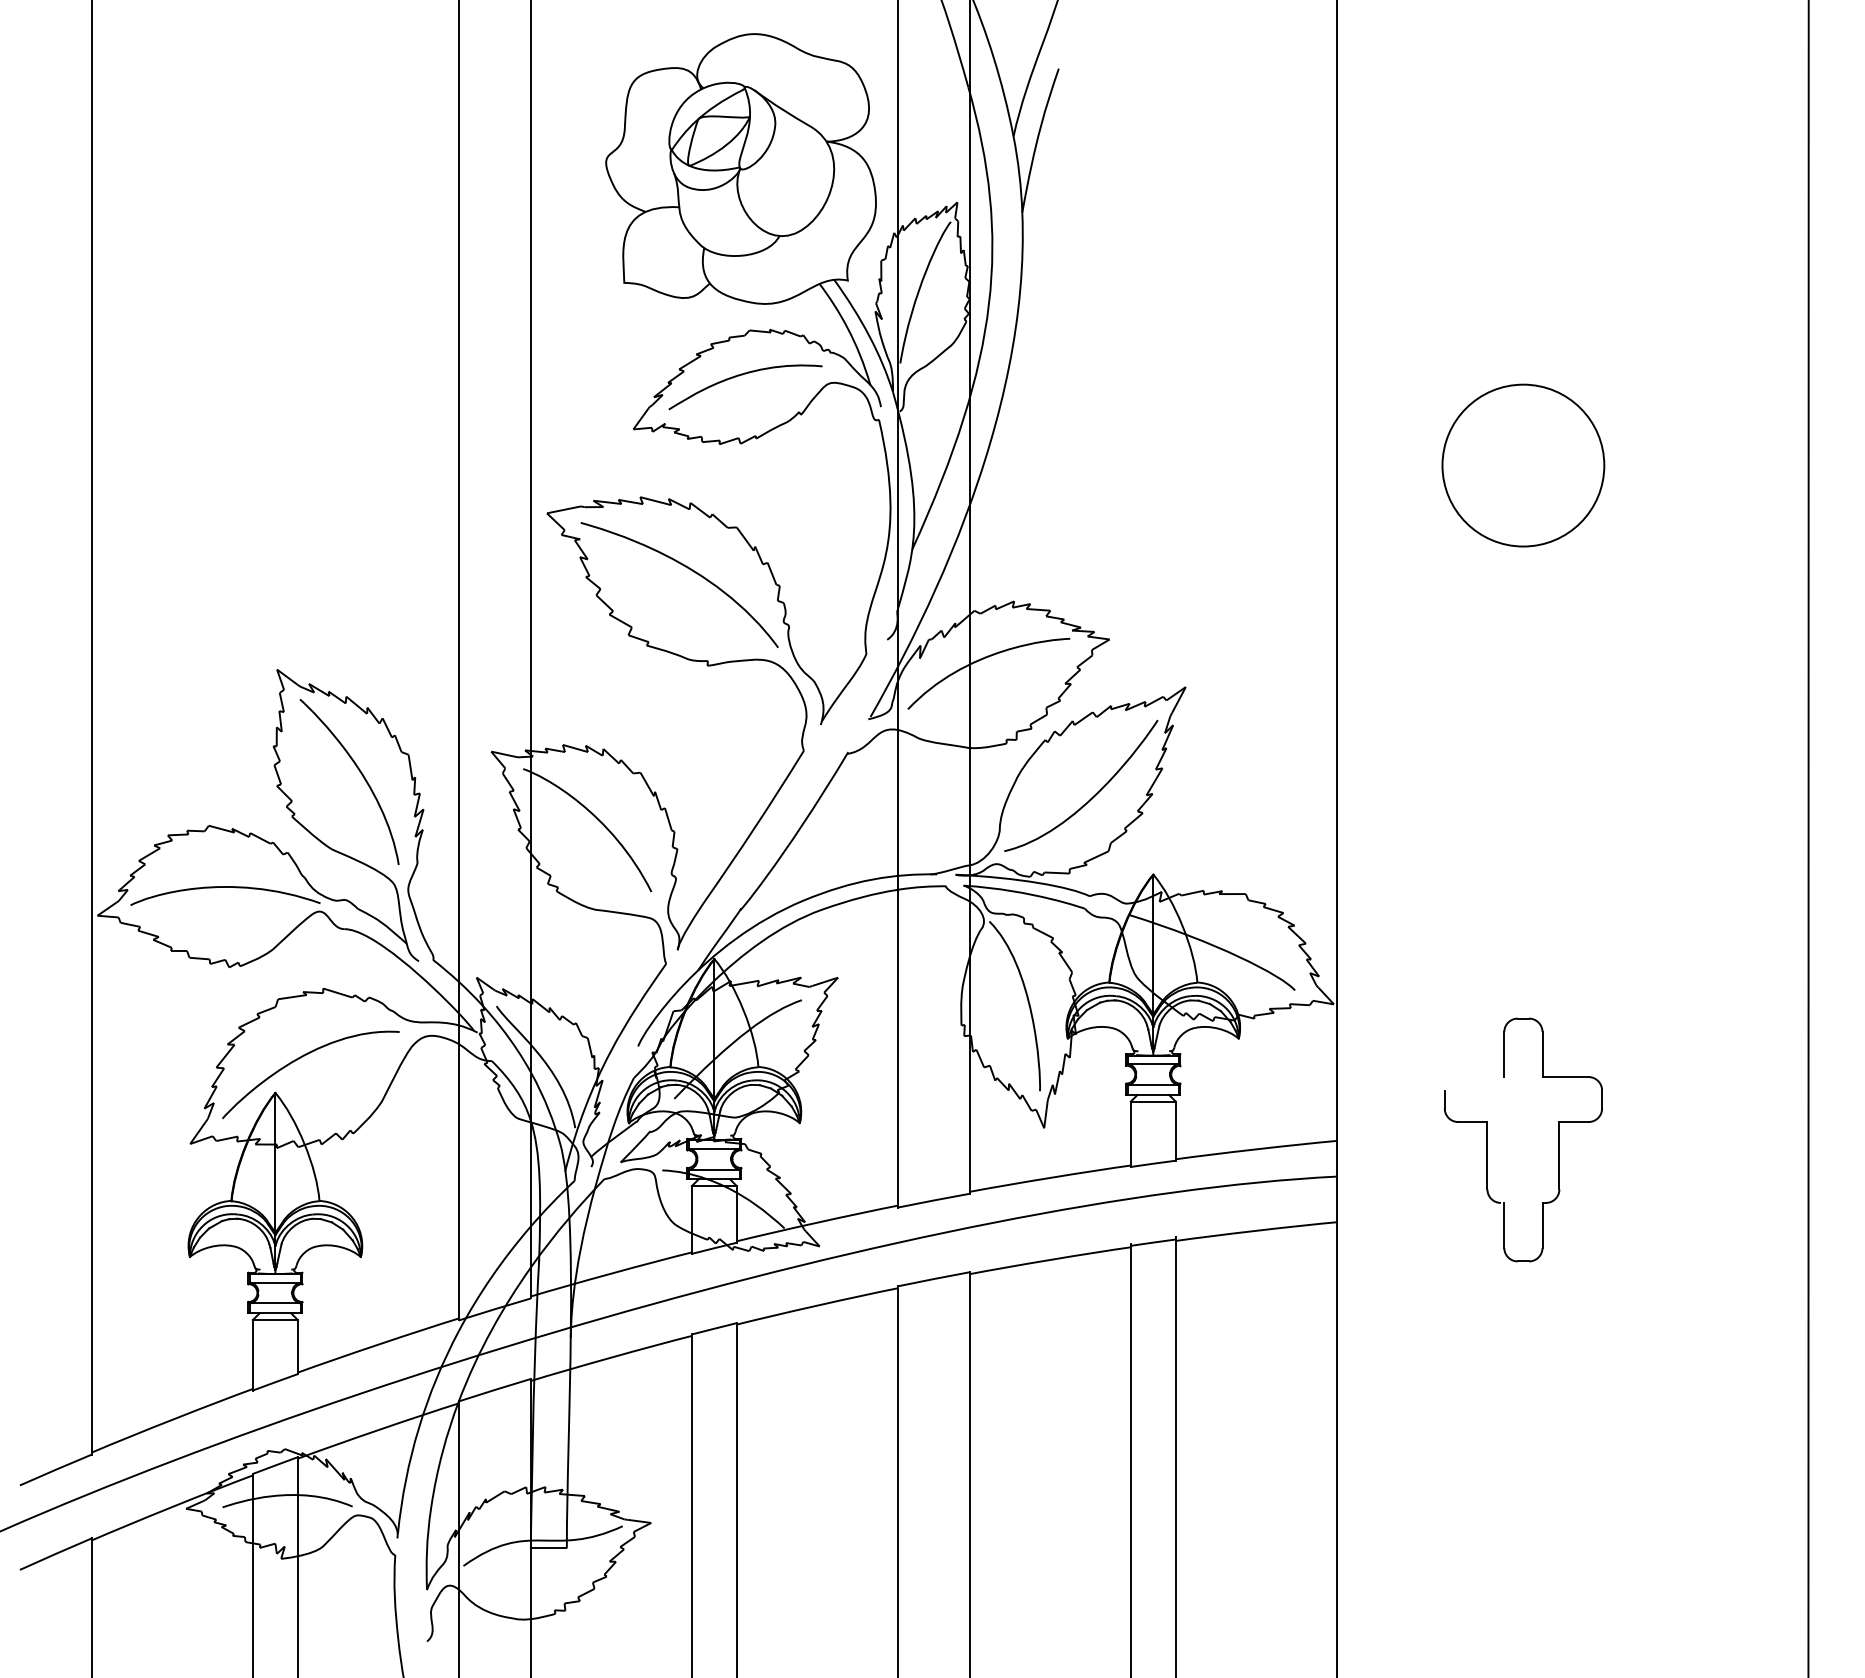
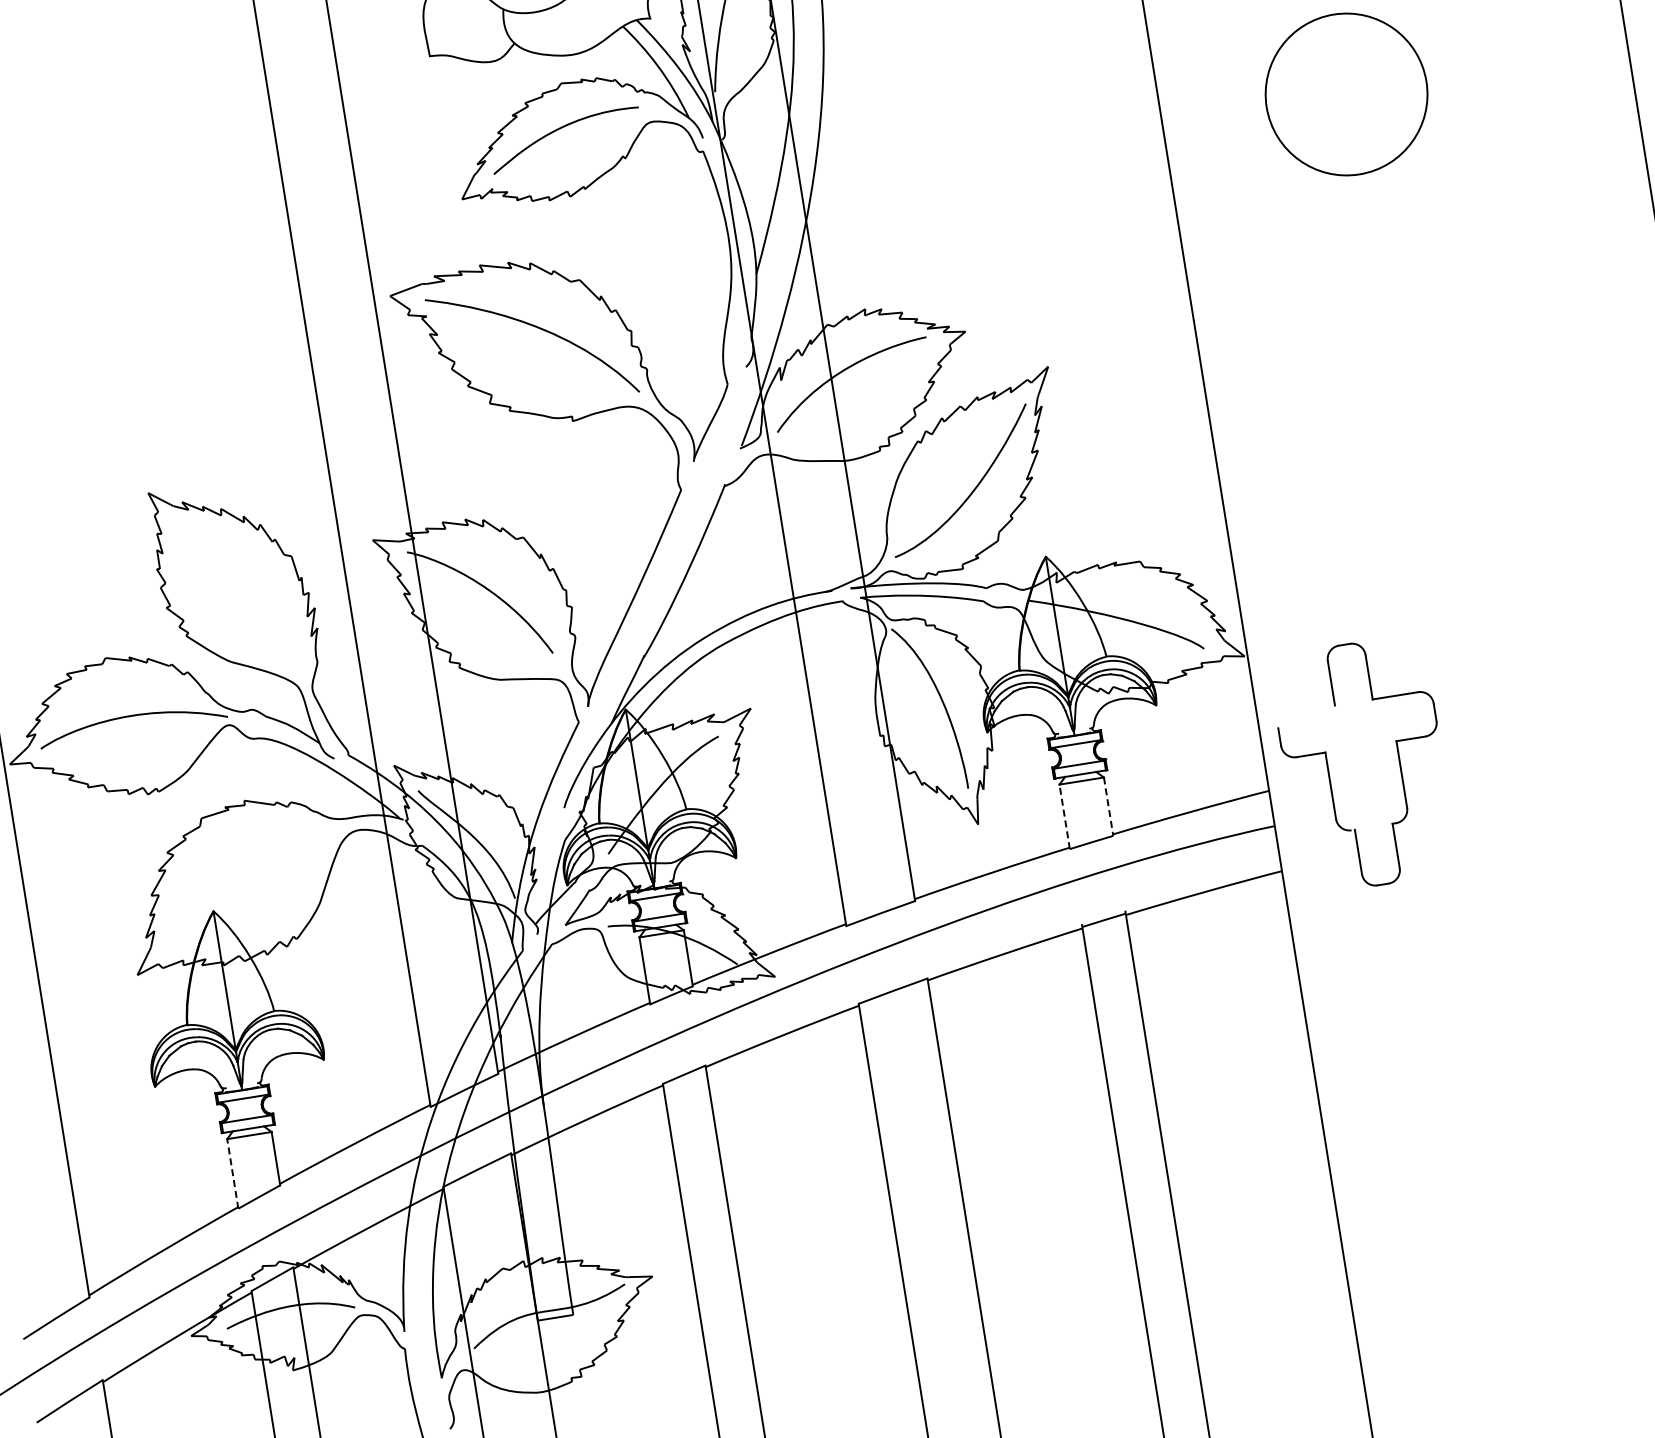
curve: (361, 775) -> (248, 584), removed
curve: (299, 1059) -> (232, 874), removed
line: (1175, 1131) -> (1108, 807), solid -> dashed
line: (1130, 1134) -> (1064, 817), solid -> dashed
part: (1487, 1139) -> (1328, 769), moved
line: (252, 1354) -> (232, 1173), solid -> dashed

